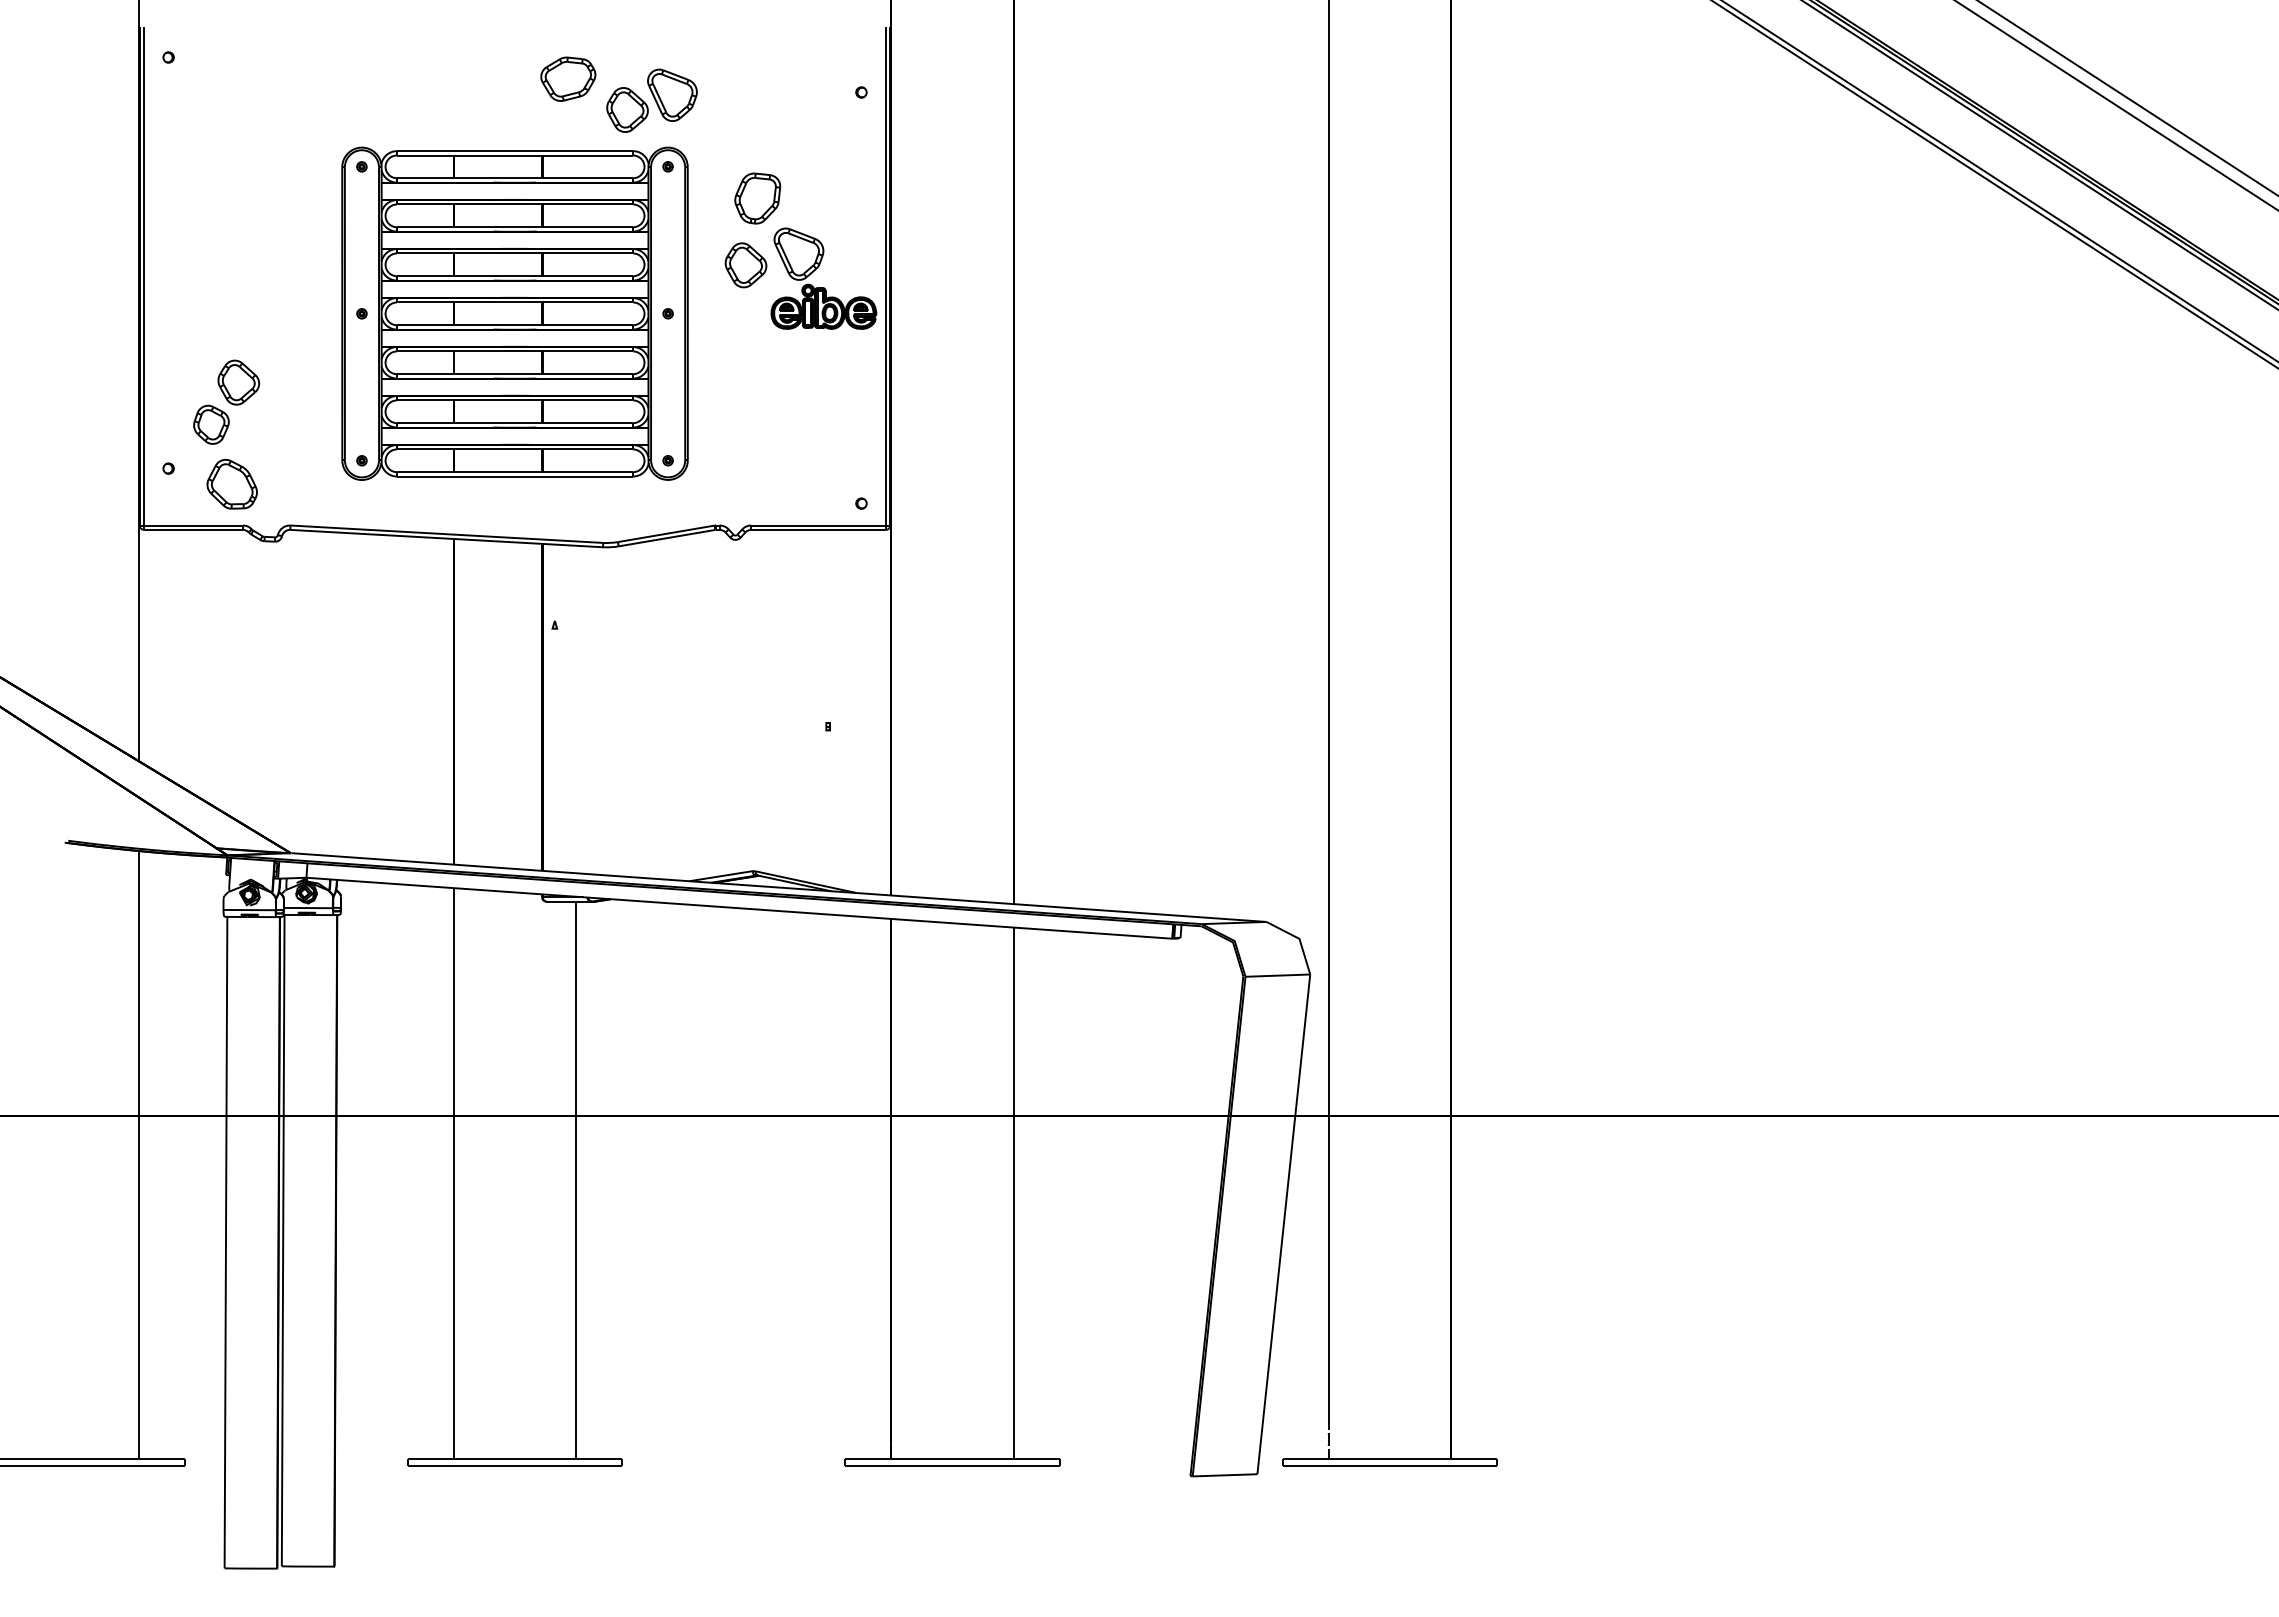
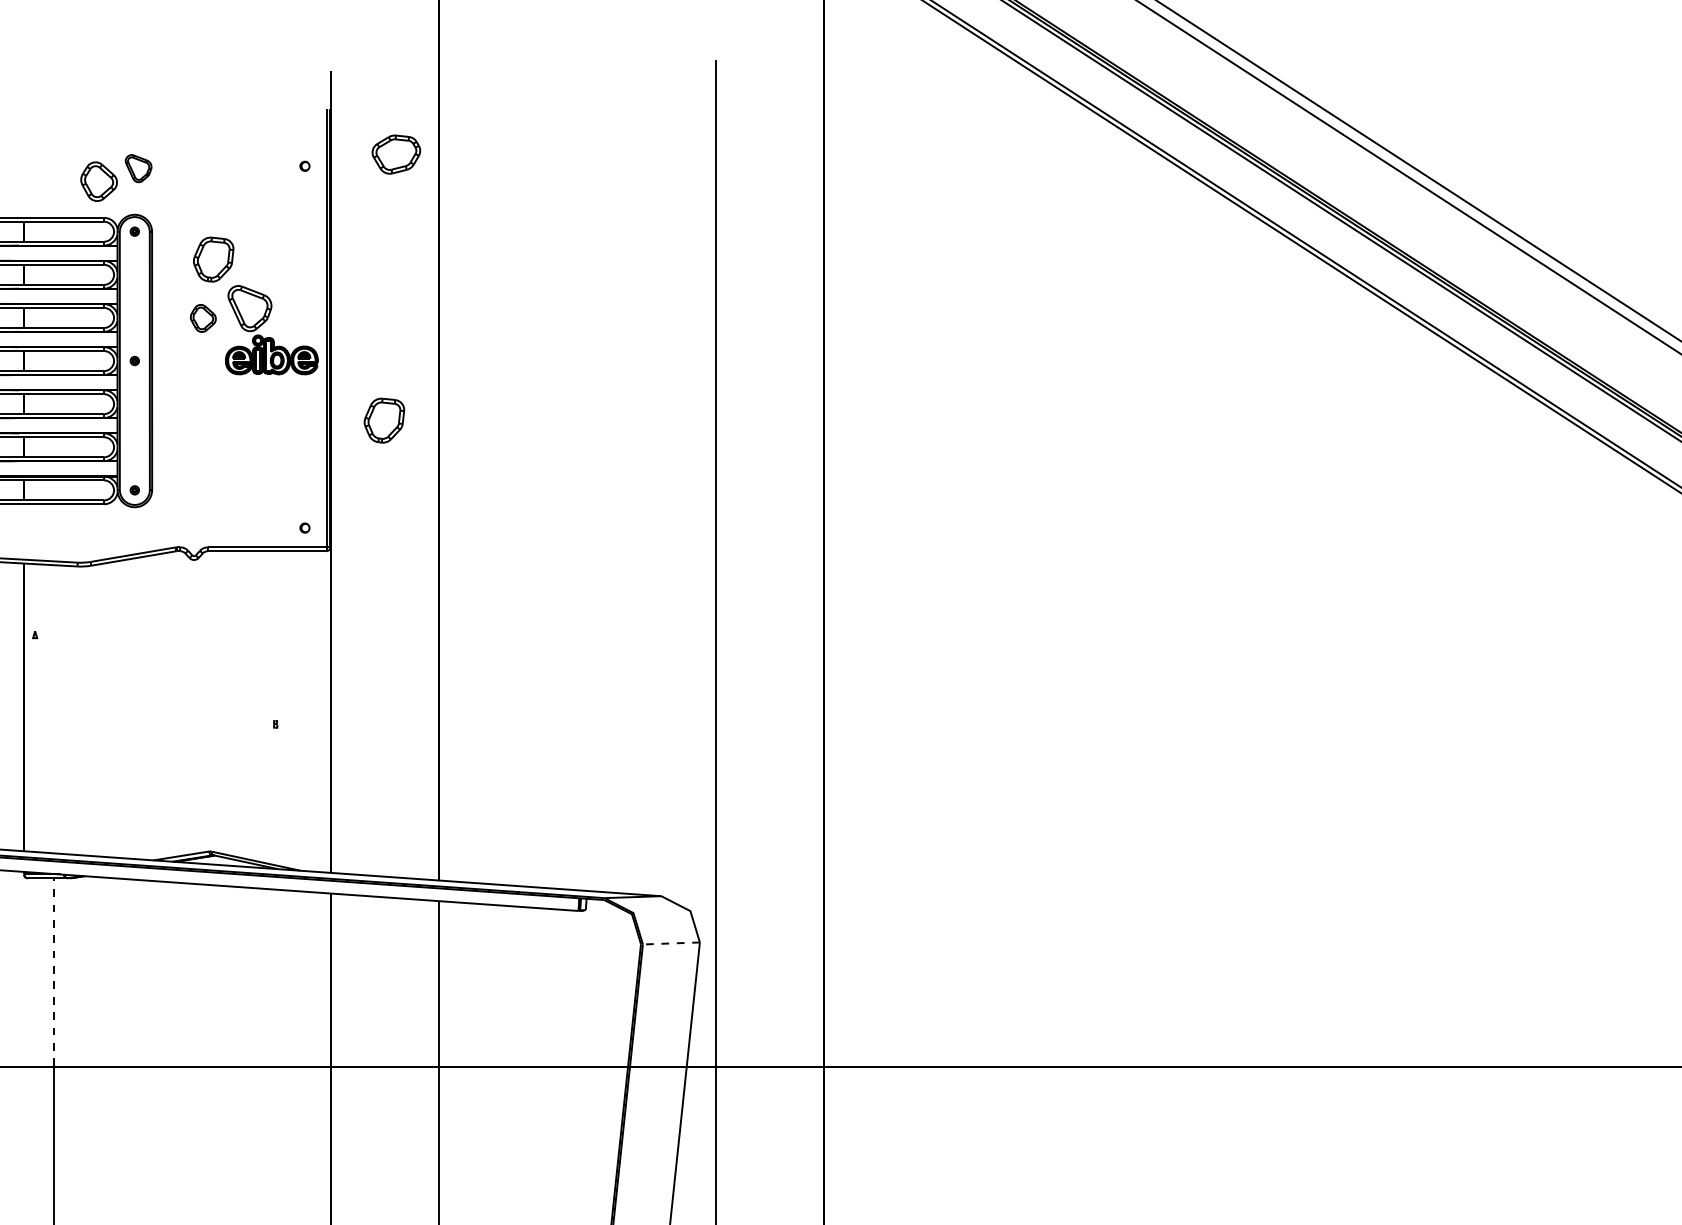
part: (568, 78) -> (396, 153), moved
part: (672, 94) -> (138, 168), size x0.6
part: (745, 265) -> (202, 318), size x0.7
part: (951, 381) -> (384, 420), added
line: (1277, 975) -> (671, 943), solid -> dashed
line: (576, 1008) -> (54, 972), solid -> dashed

